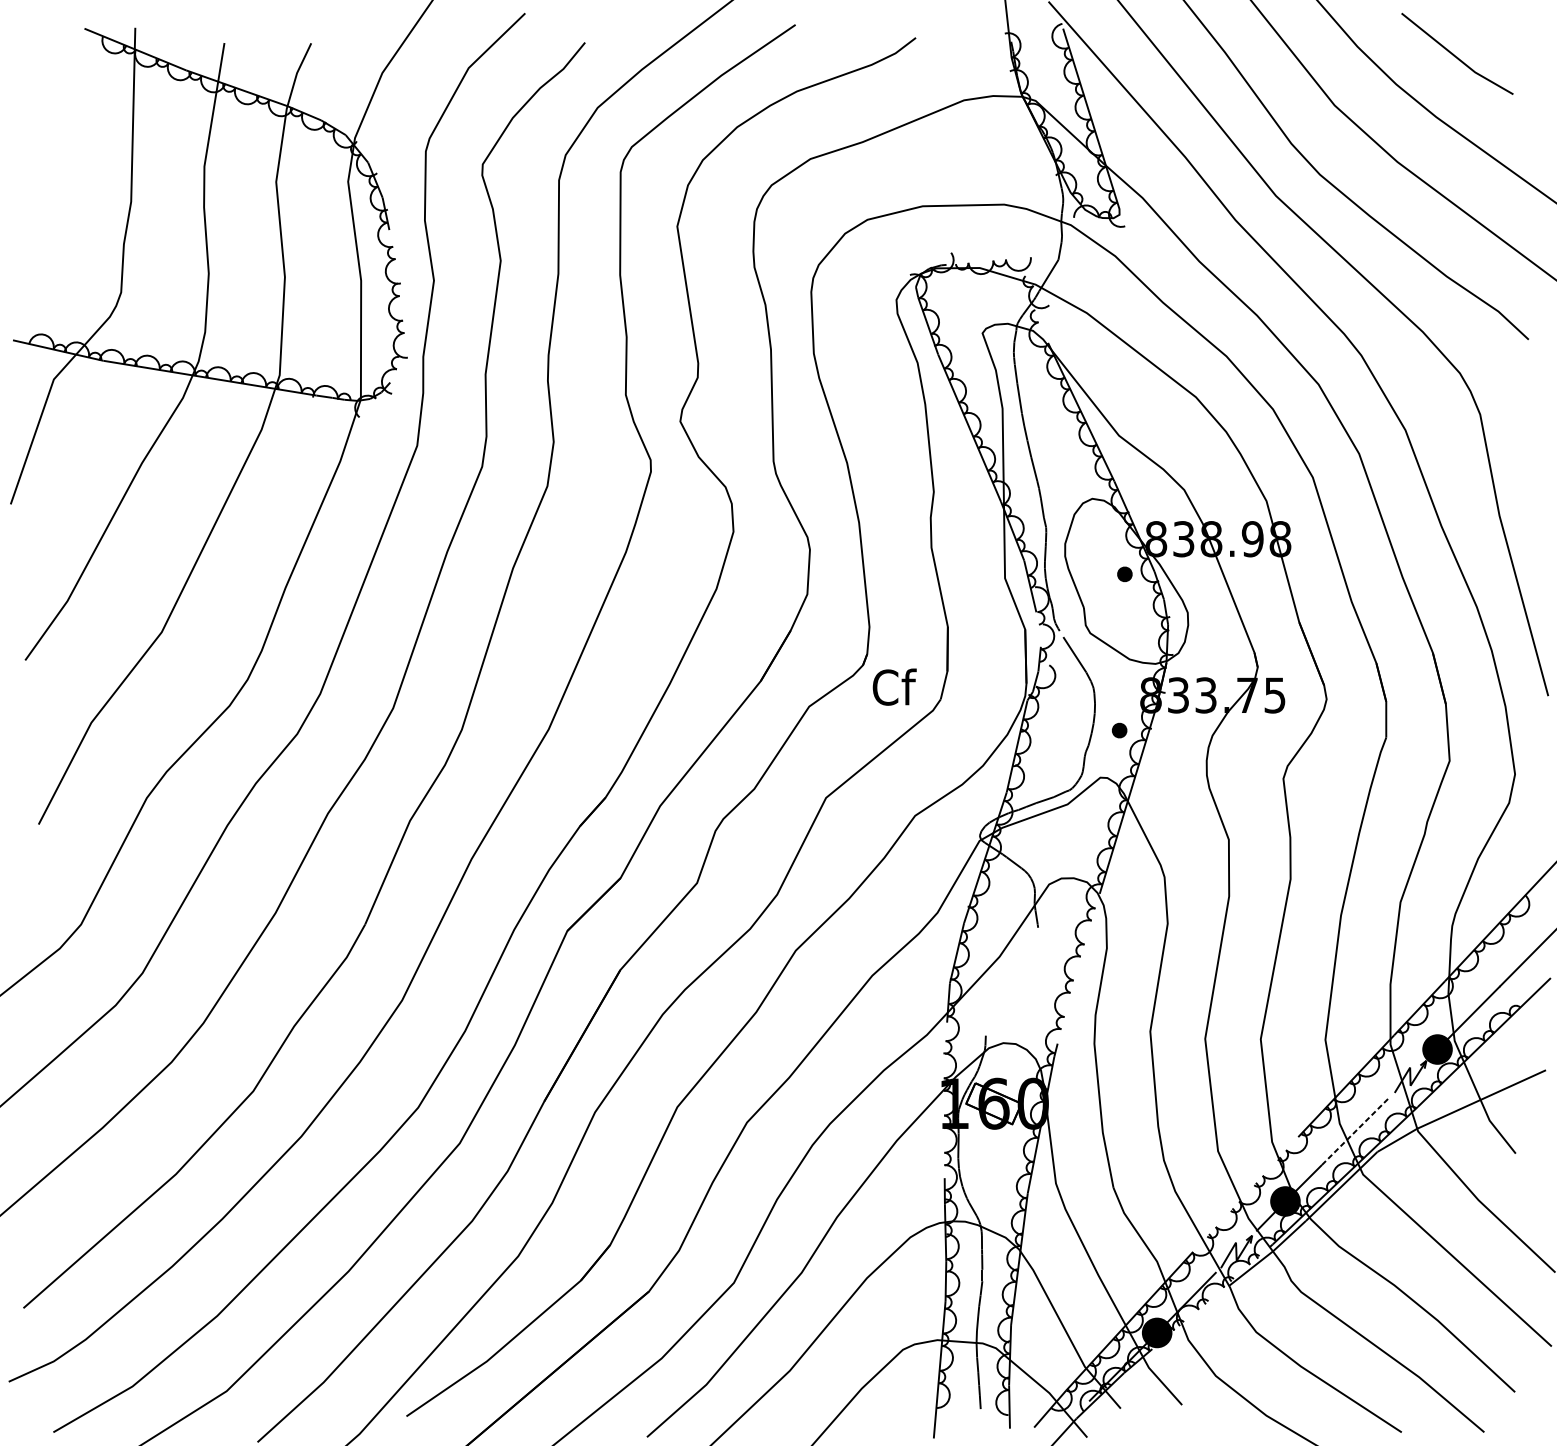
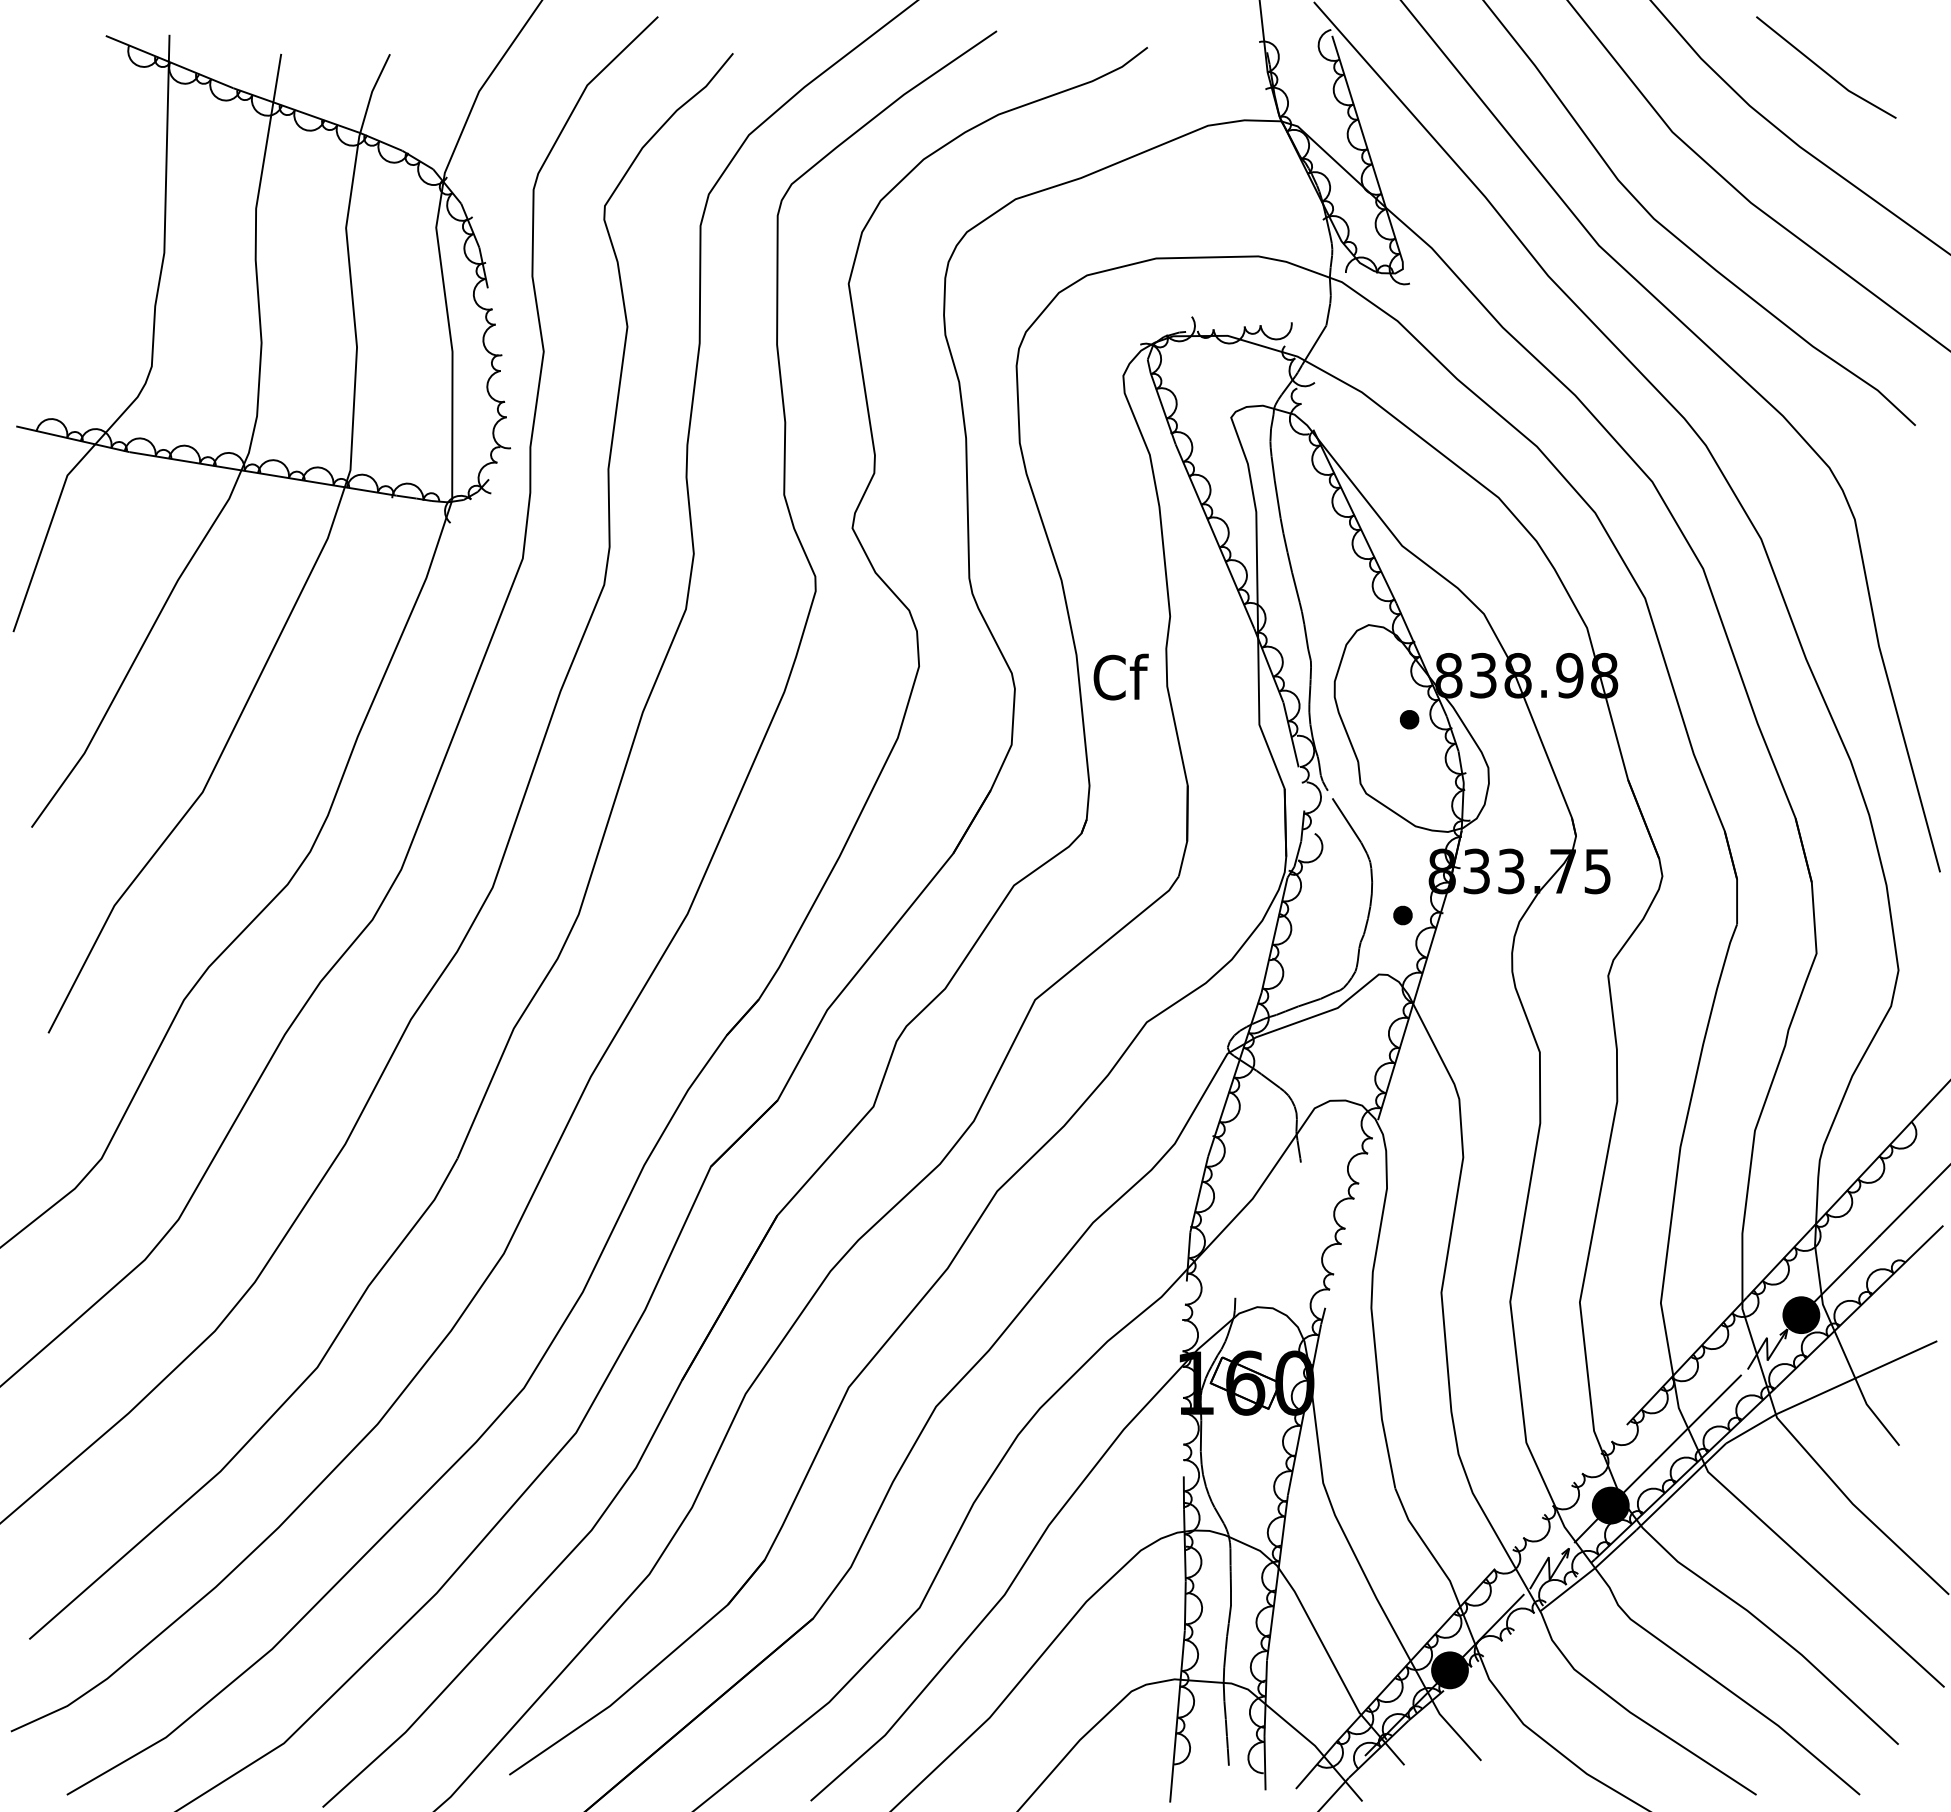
text: (894, 686) -> (1120, 676), moved
line: (1355, 1131) -> (1698, 1417), dashed -> solid

